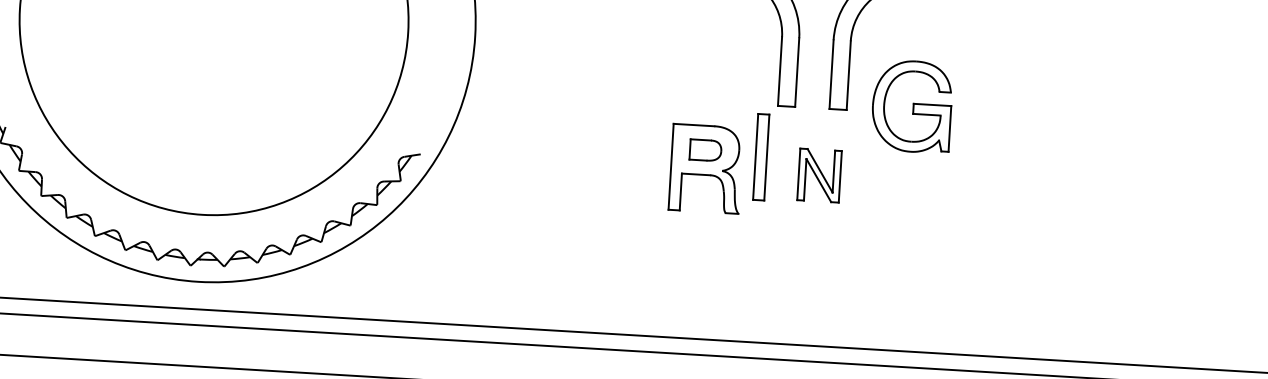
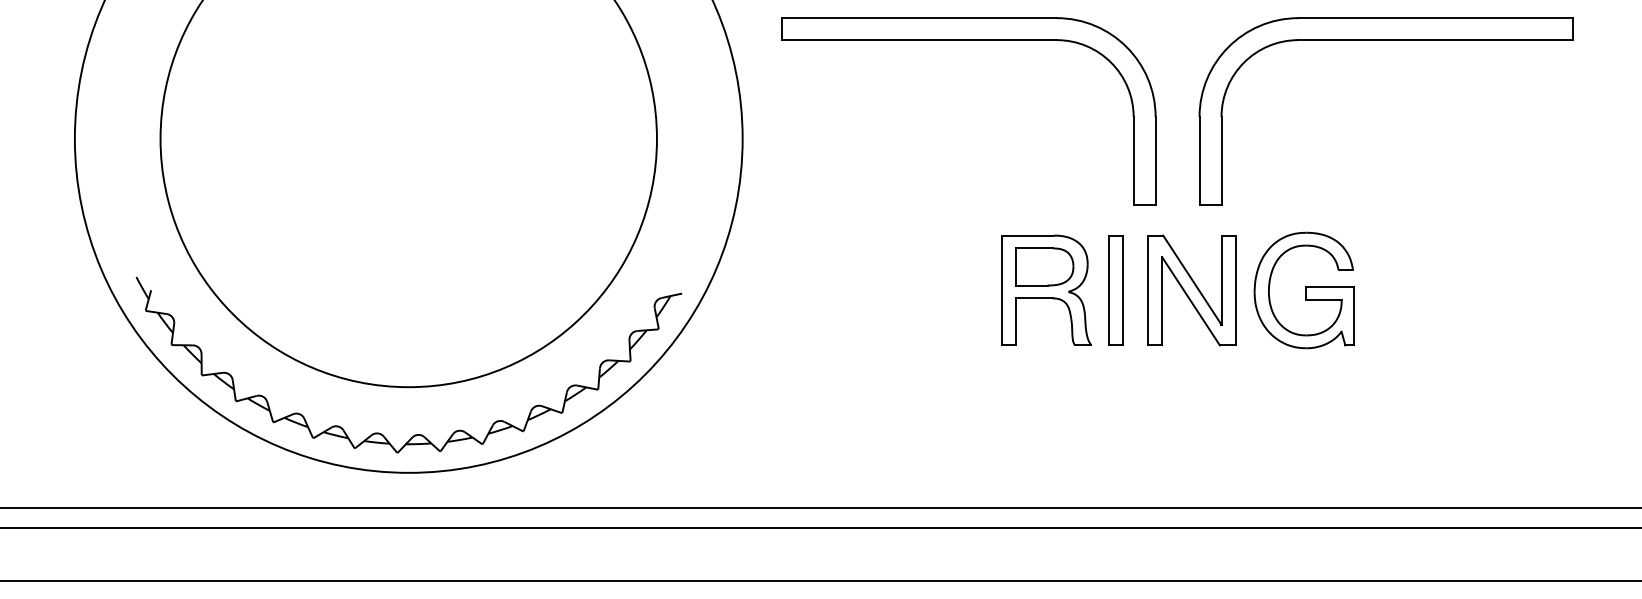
part: (911, 106) -> (1303, 290), moved
part: (705, 149) -> (1044, 266), size x1.43
part: (760, 157) -> (1115, 290), moved
part: (819, 175) -> (1191, 290), size x1.67

